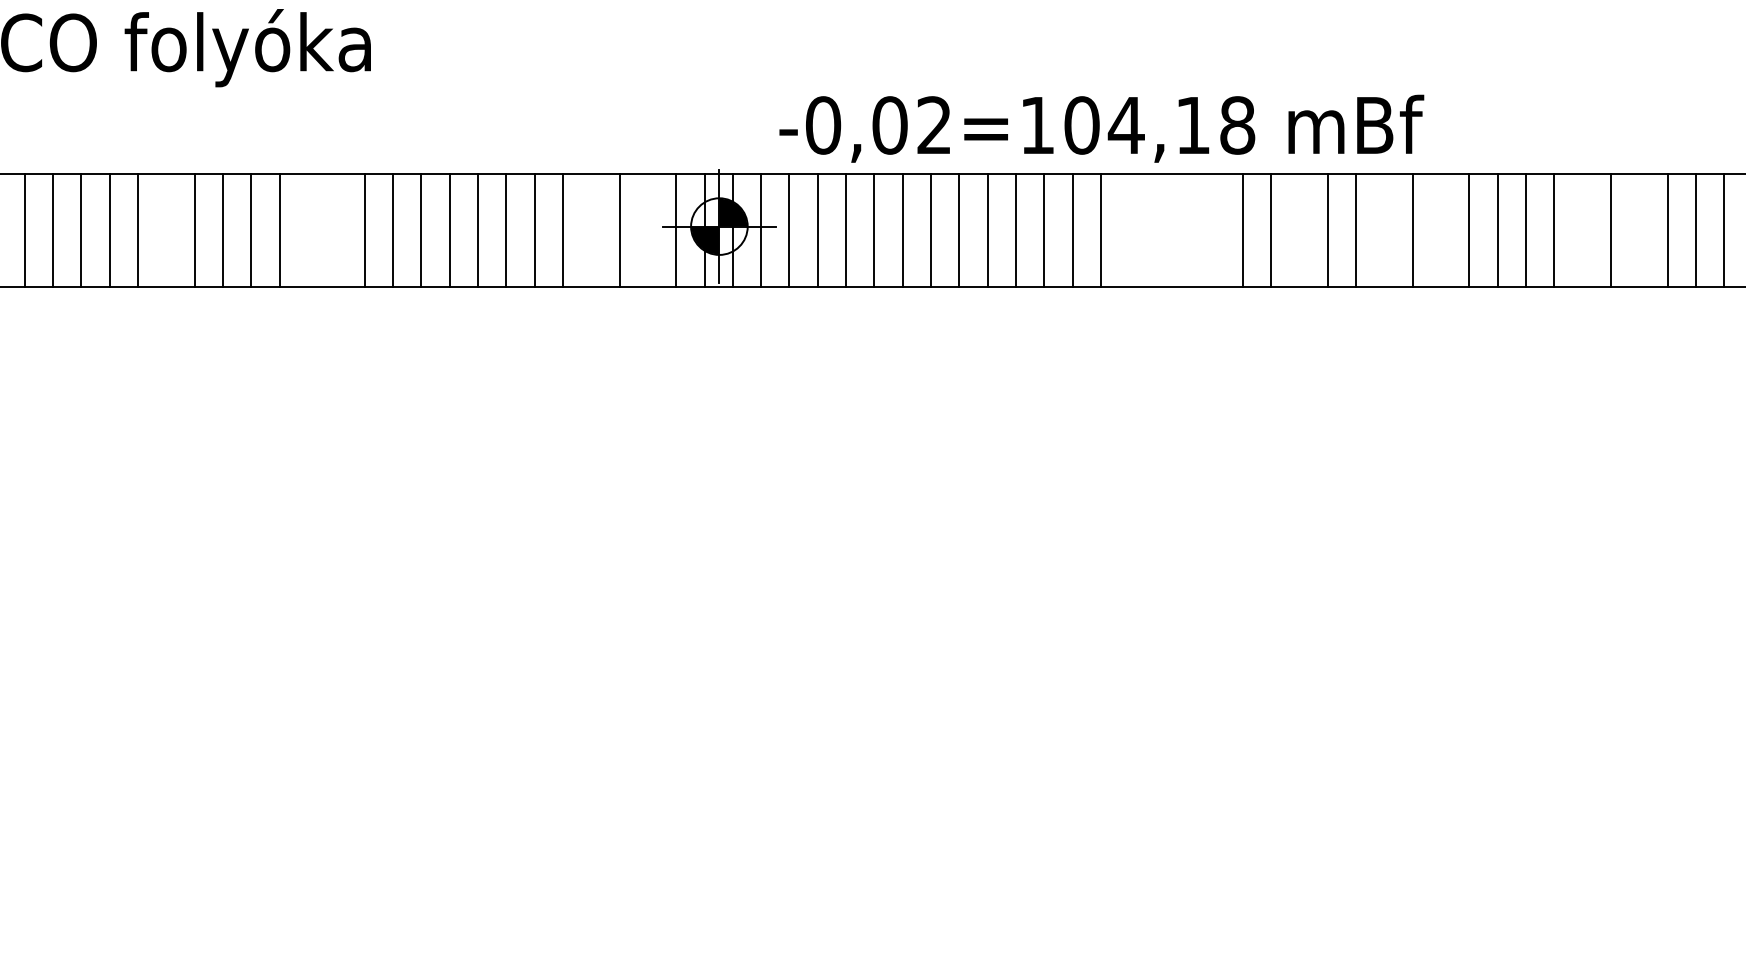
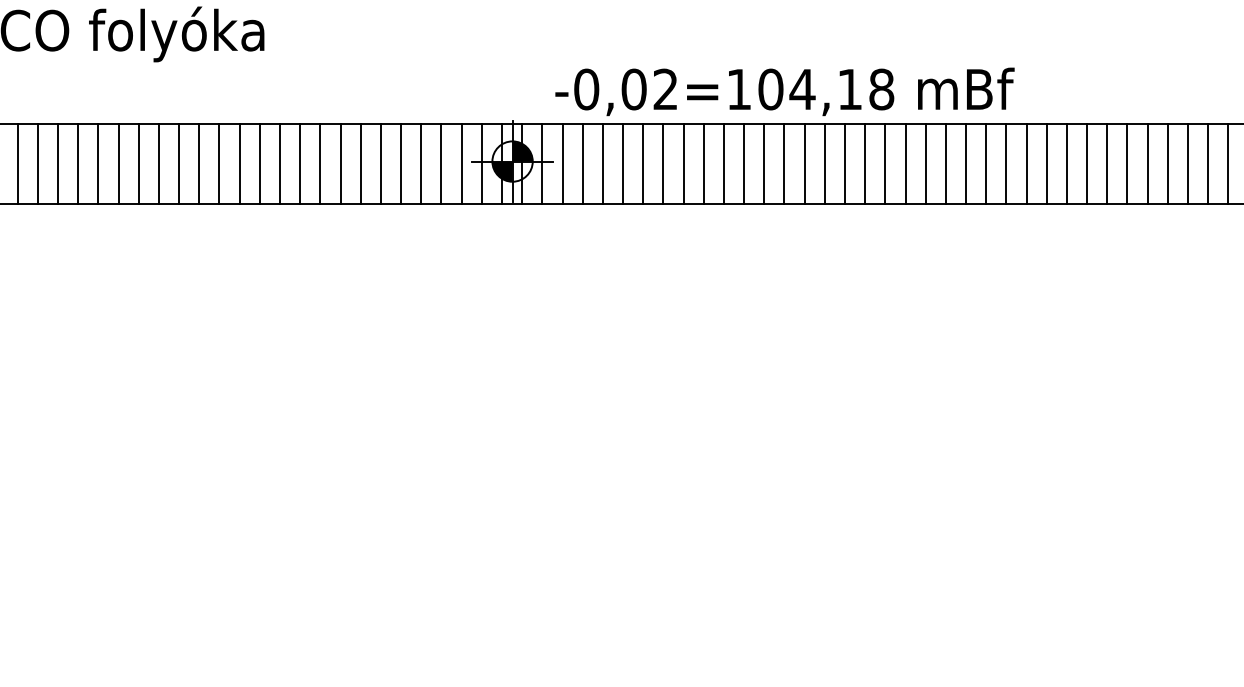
line: (166, 229) -> (118, 163), added
line: (307, 229) -> (219, 163), added
line: (336, 229) -> (239, 163), added
line: (591, 229) -> (421, 163), added
line: (647, 229) -> (461, 163), added
line: (1129, 229) -> (804, 163), added
line: (1157, 229) -> (824, 163), added
line: (1185, 229) -> (844, 163), added
line: (1214, 229) -> (865, 163), added
line: (1299, 229) -> (925, 163), added
line: (1384, 229) -> (986, 163), added
line: (1440, 229) -> (1026, 163), added
line: (1582, 229) -> (1127, 163), added
line: (1638, 229) -> (1167, 163), added

